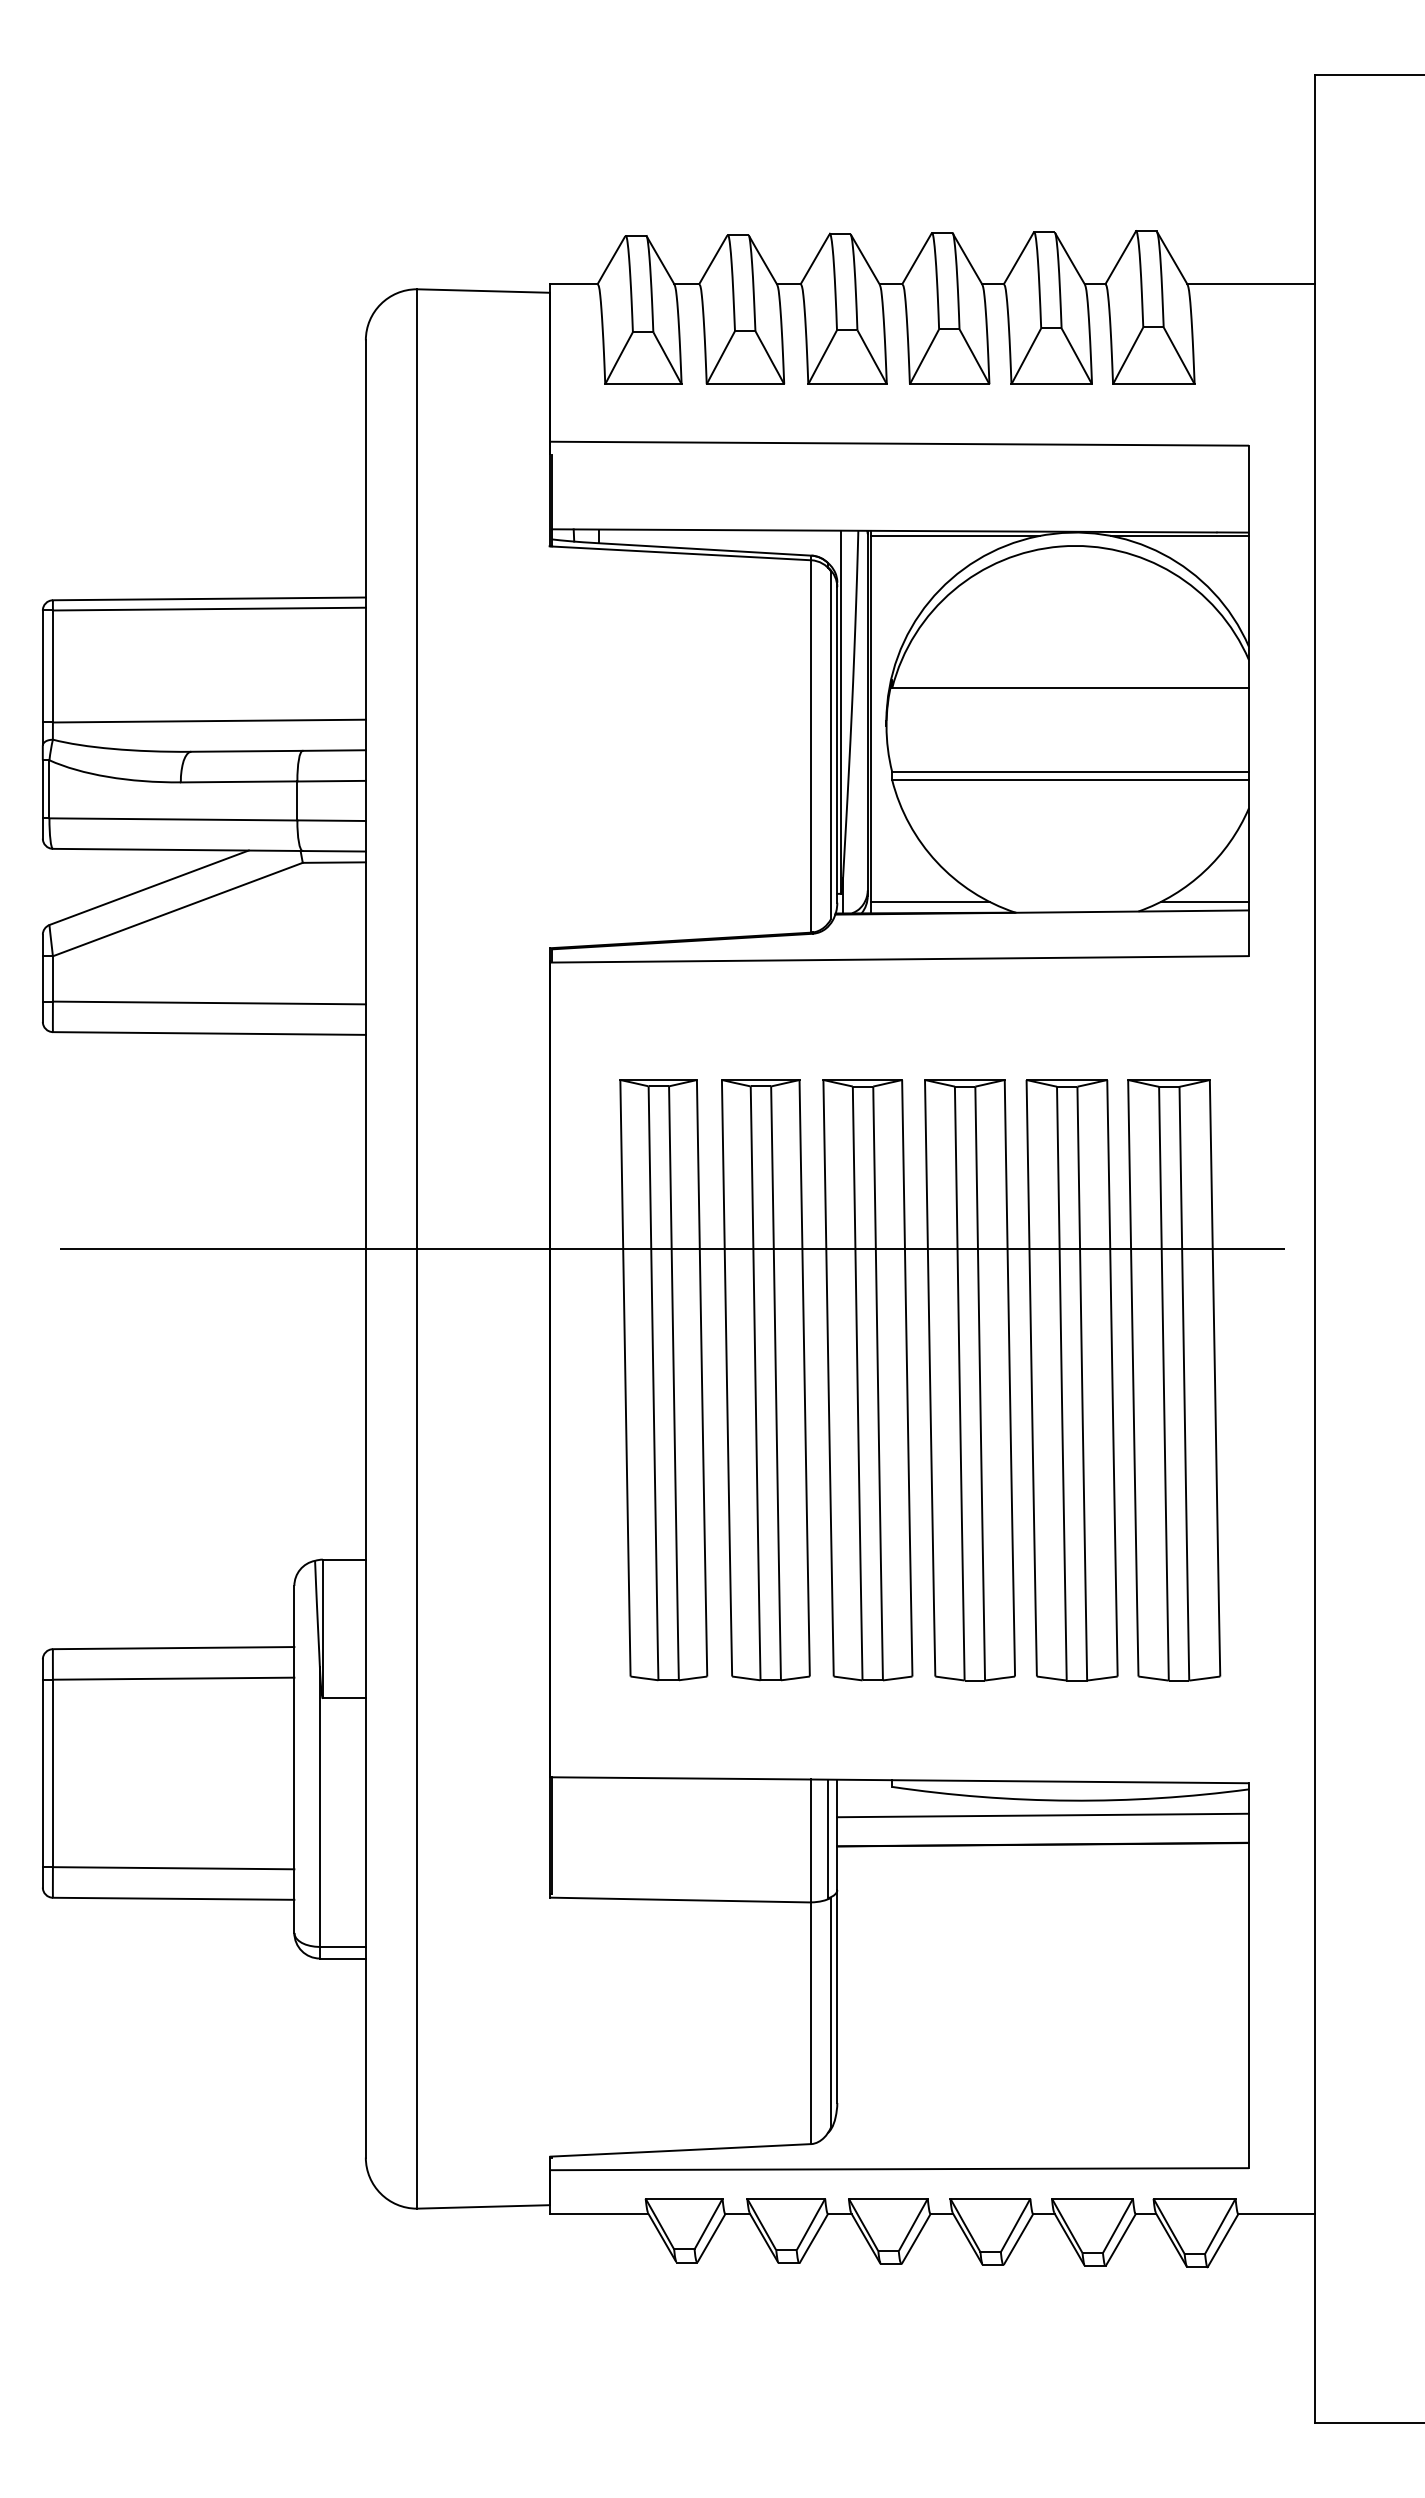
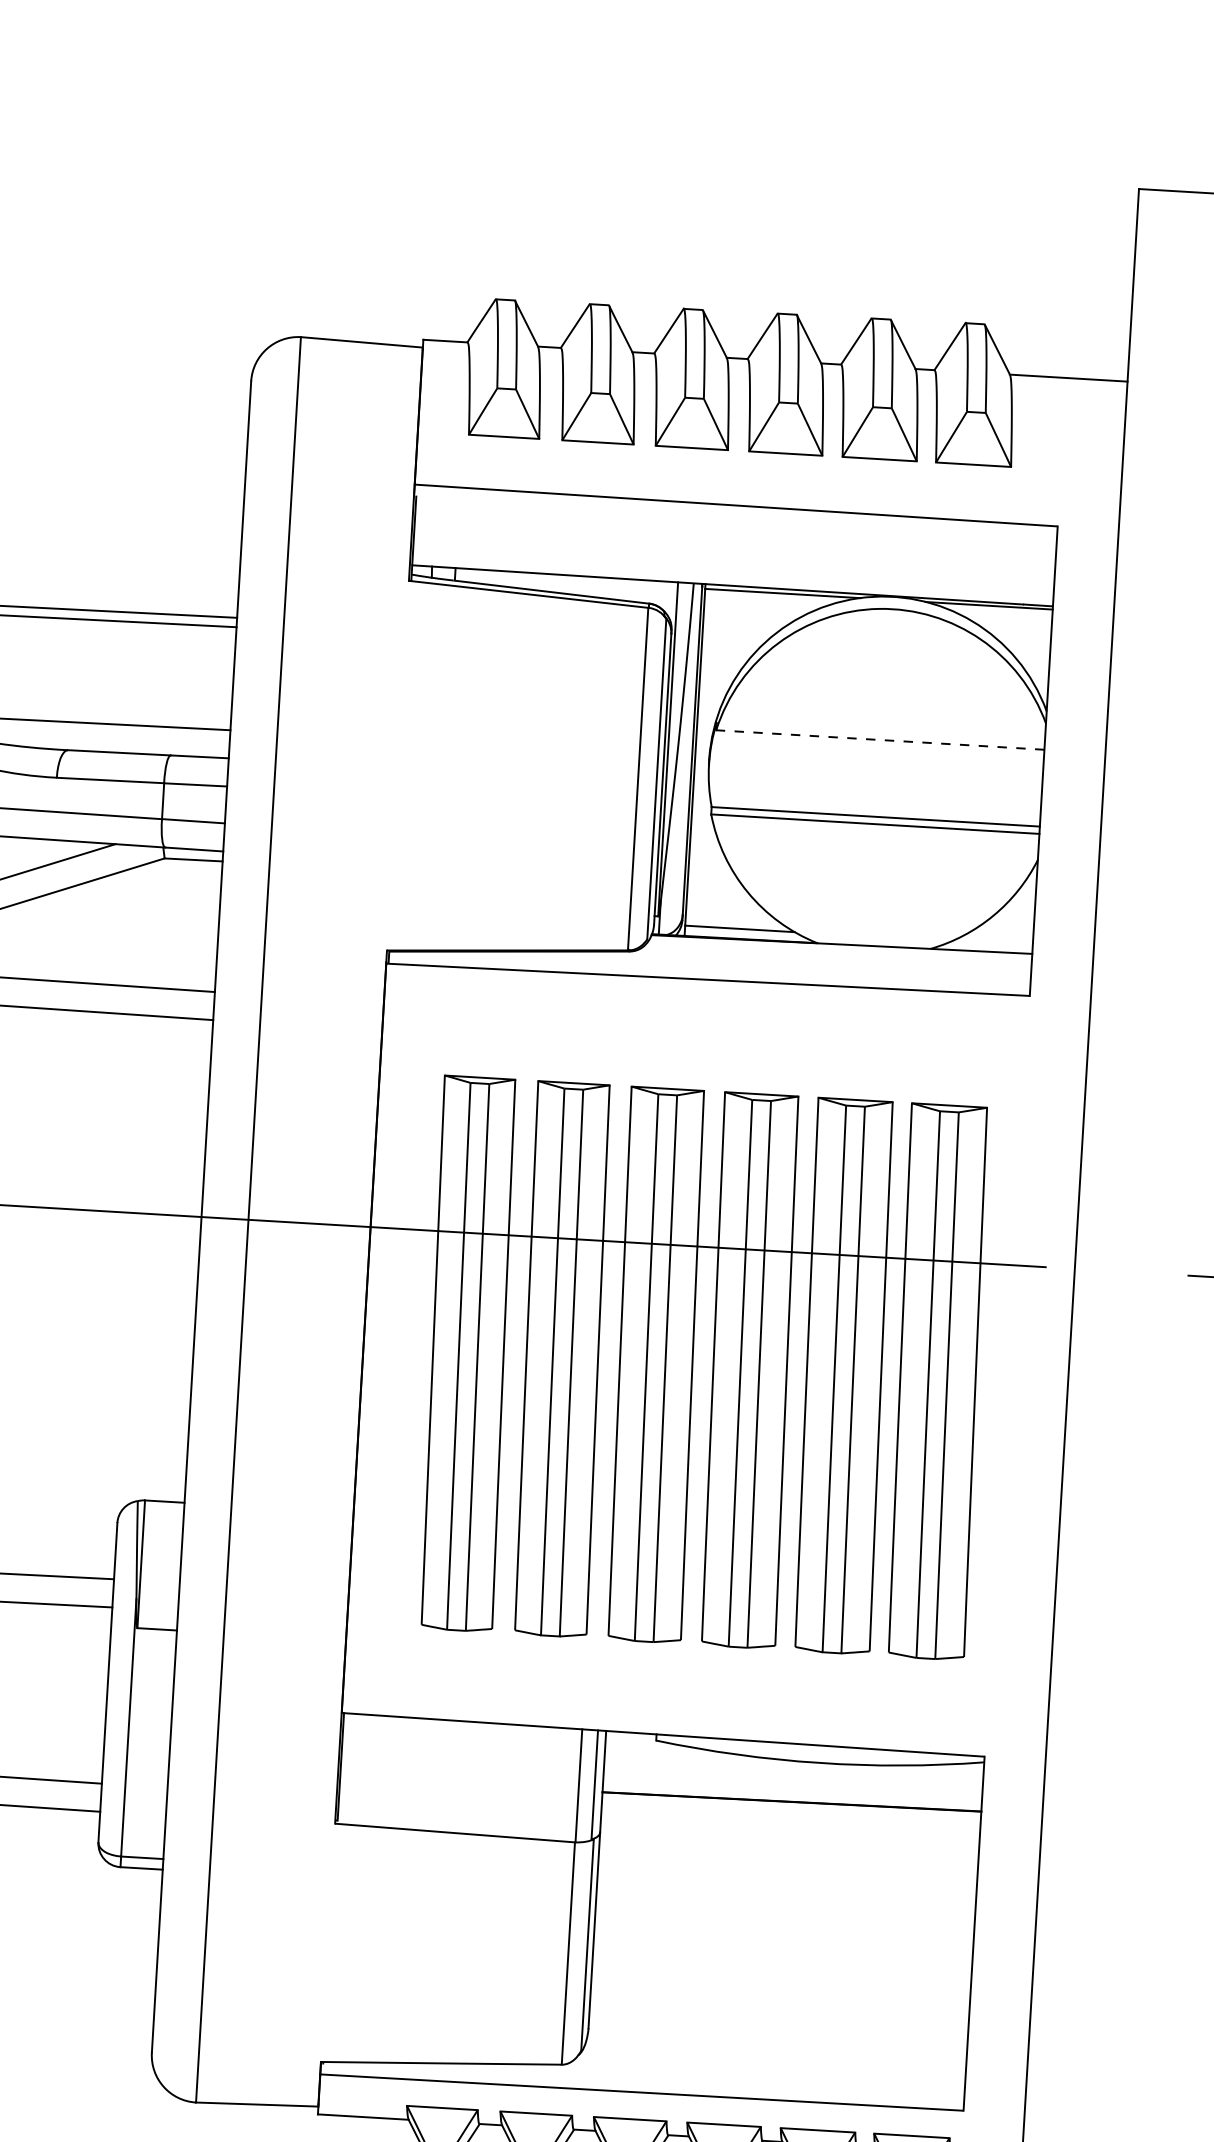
line: (1070, 688) -> (880, 740), solid -> dashed
line: (1204, 902) -> (991, 944), removed
line: (1042, 1815) -> (792, 1775), removed

